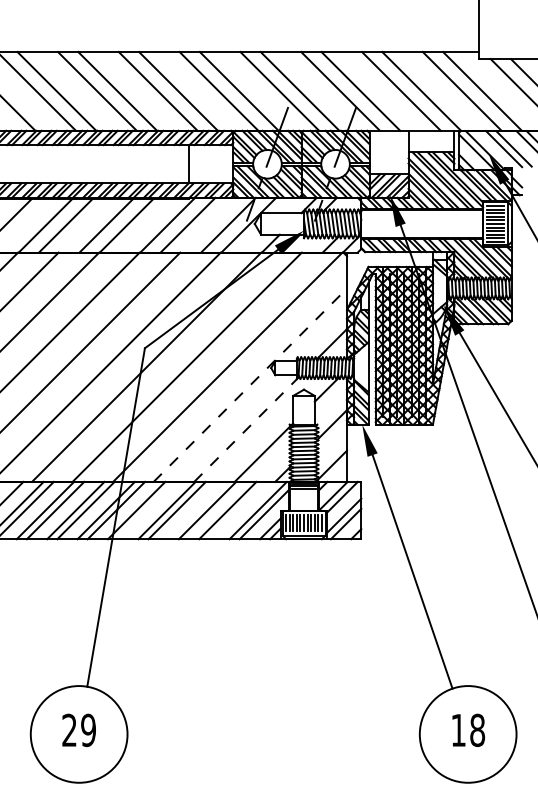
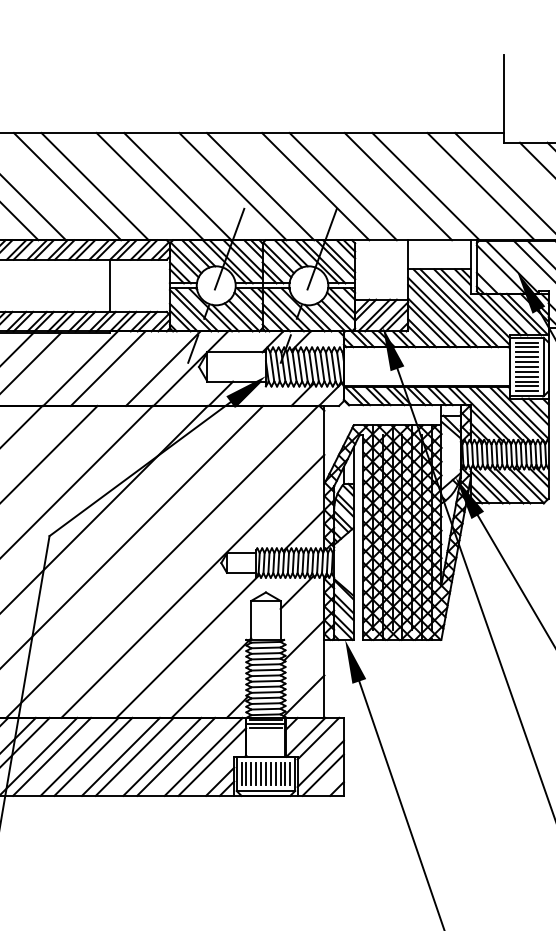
line: (250, 385) -> (193, 586), dashed -> solid
line: (247, 429) -> (189, 646), dashed -> solid
line: (146, 510) -> (51, 756), added
line: (197, 510) -> (121, 756), added
line: (237, 510) -> (175, 756), added

